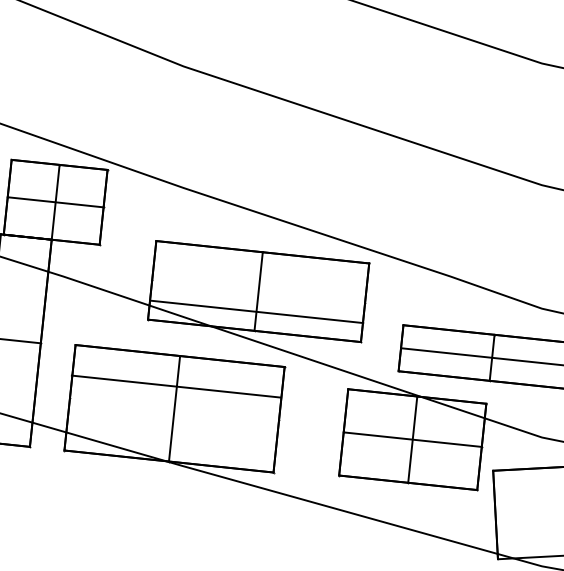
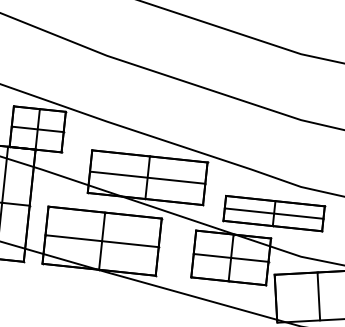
line: (256, 311) -> (147, 177), moved
line: (175, 387) -> (101, 241), moved

